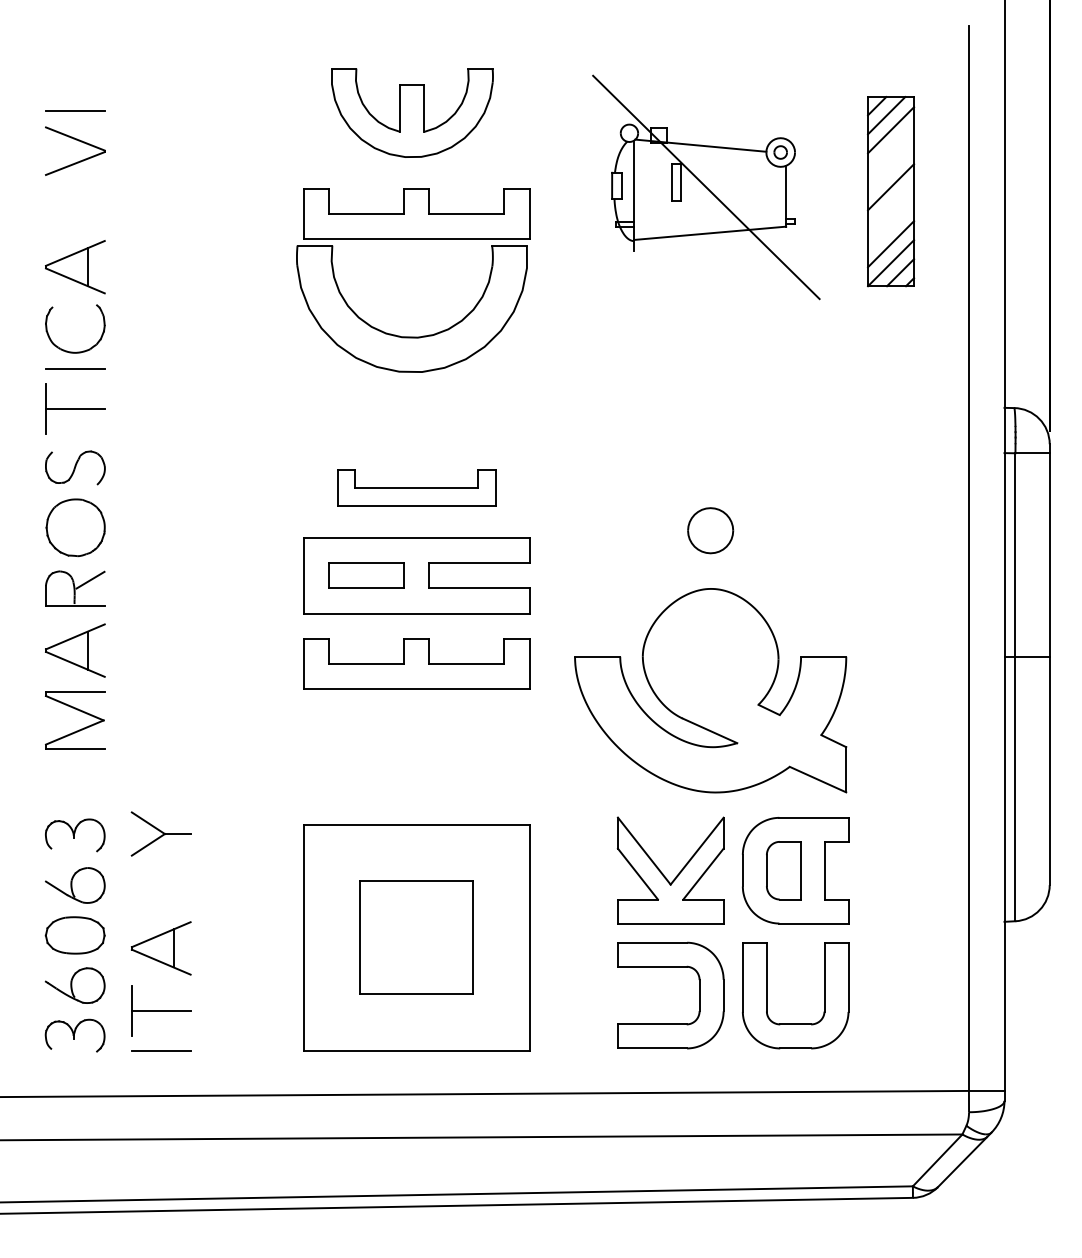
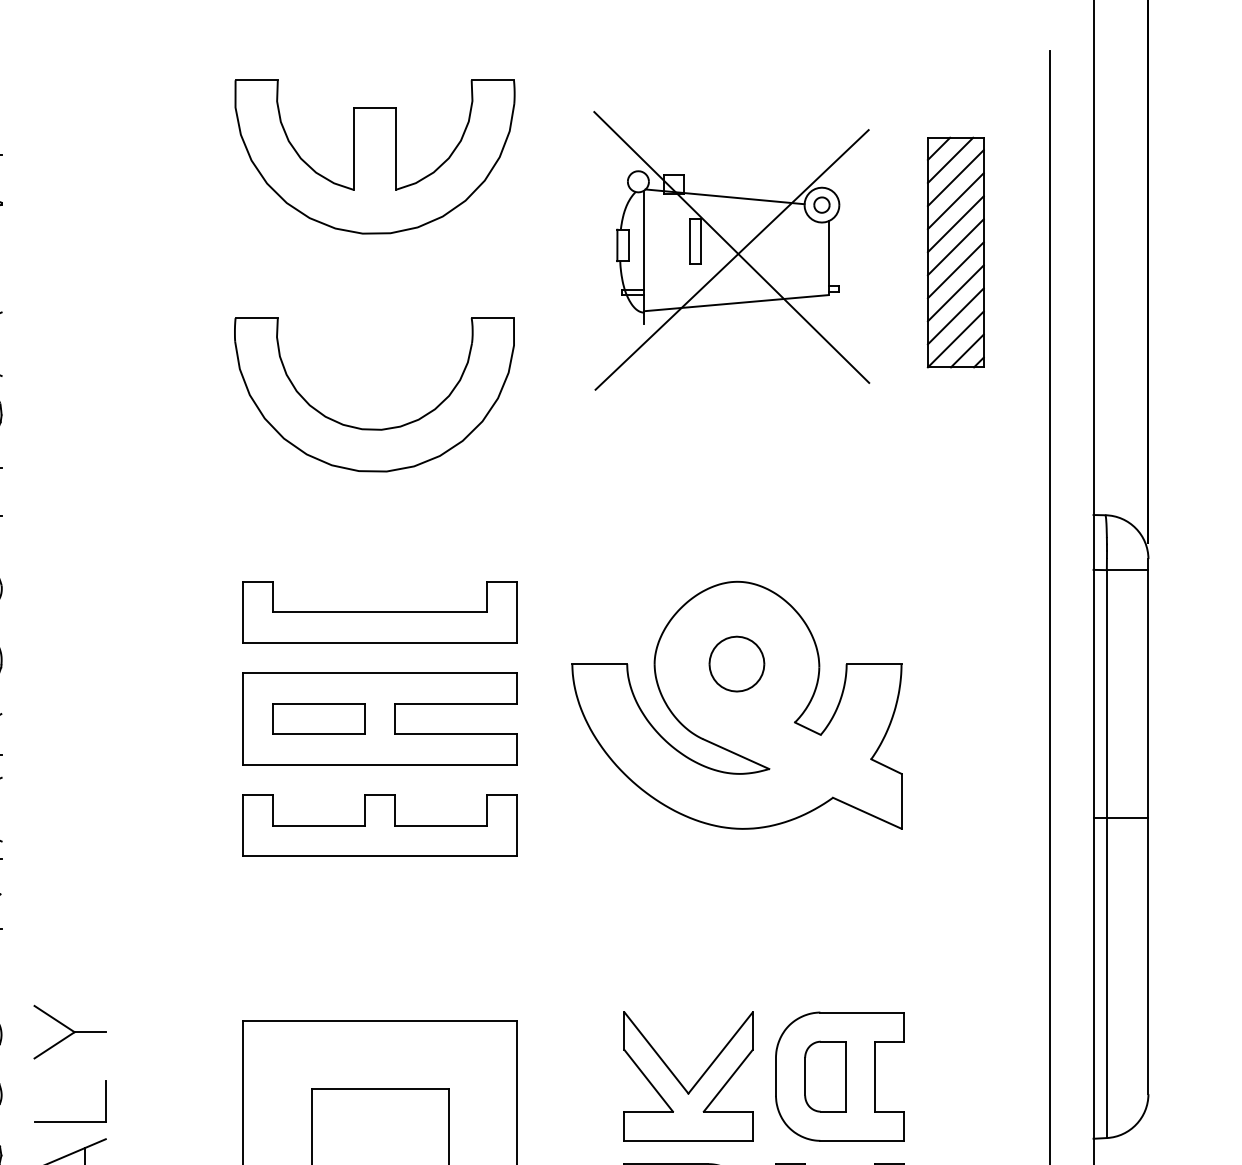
part: (412, 112) -> (375, 156), size x1.43
line: (891, 149) -> (956, 201), added
line: (891, 168) -> (956, 224), added
line: (706, 197) -> (731, 259), added
line: (891, 206) -> (956, 270), added
part: (416, 213) -> (379, 279), removed
line: (891, 225) -> (956, 293), added
part: (416, 487) -> (379, 611), size x1.43
part: (710, 690) -> (736, 705), moved
part: (161, 907) -> (70, 1121), added

